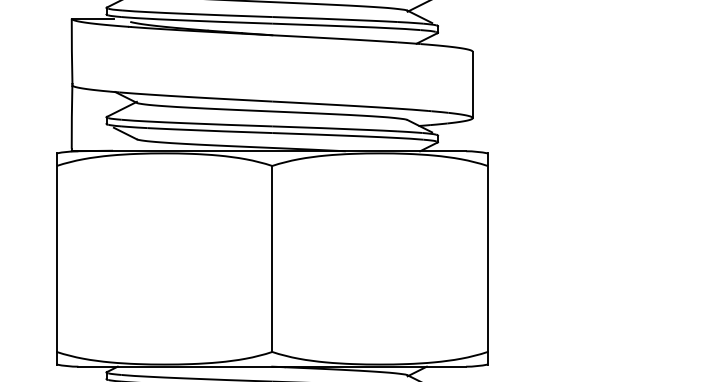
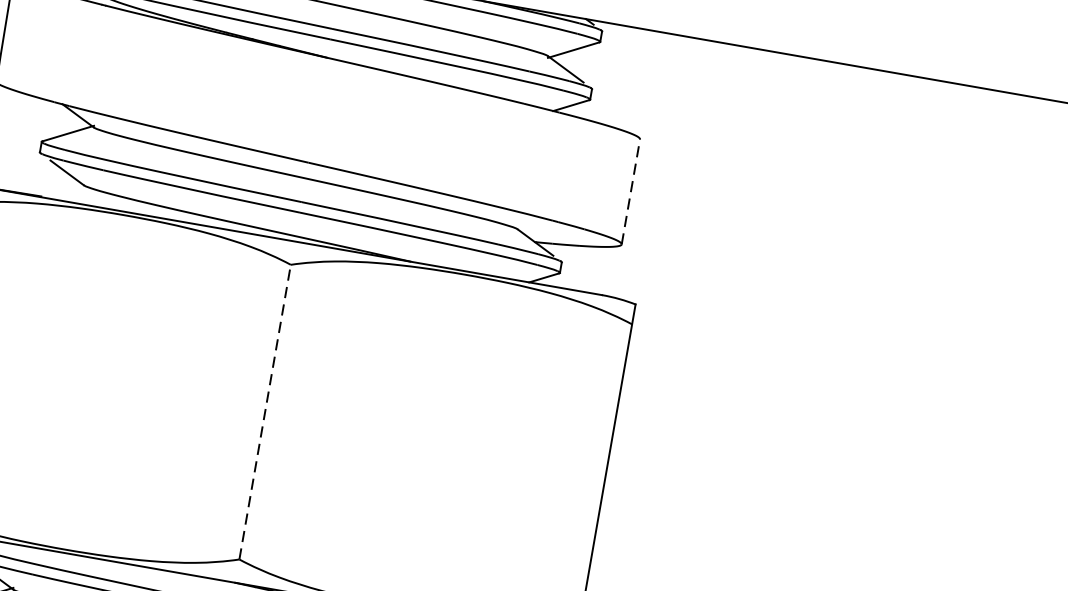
line: (472, 84) -> (630, 191), solid -> dashed
line: (272, 258) -> (265, 411), solid -> dashed

